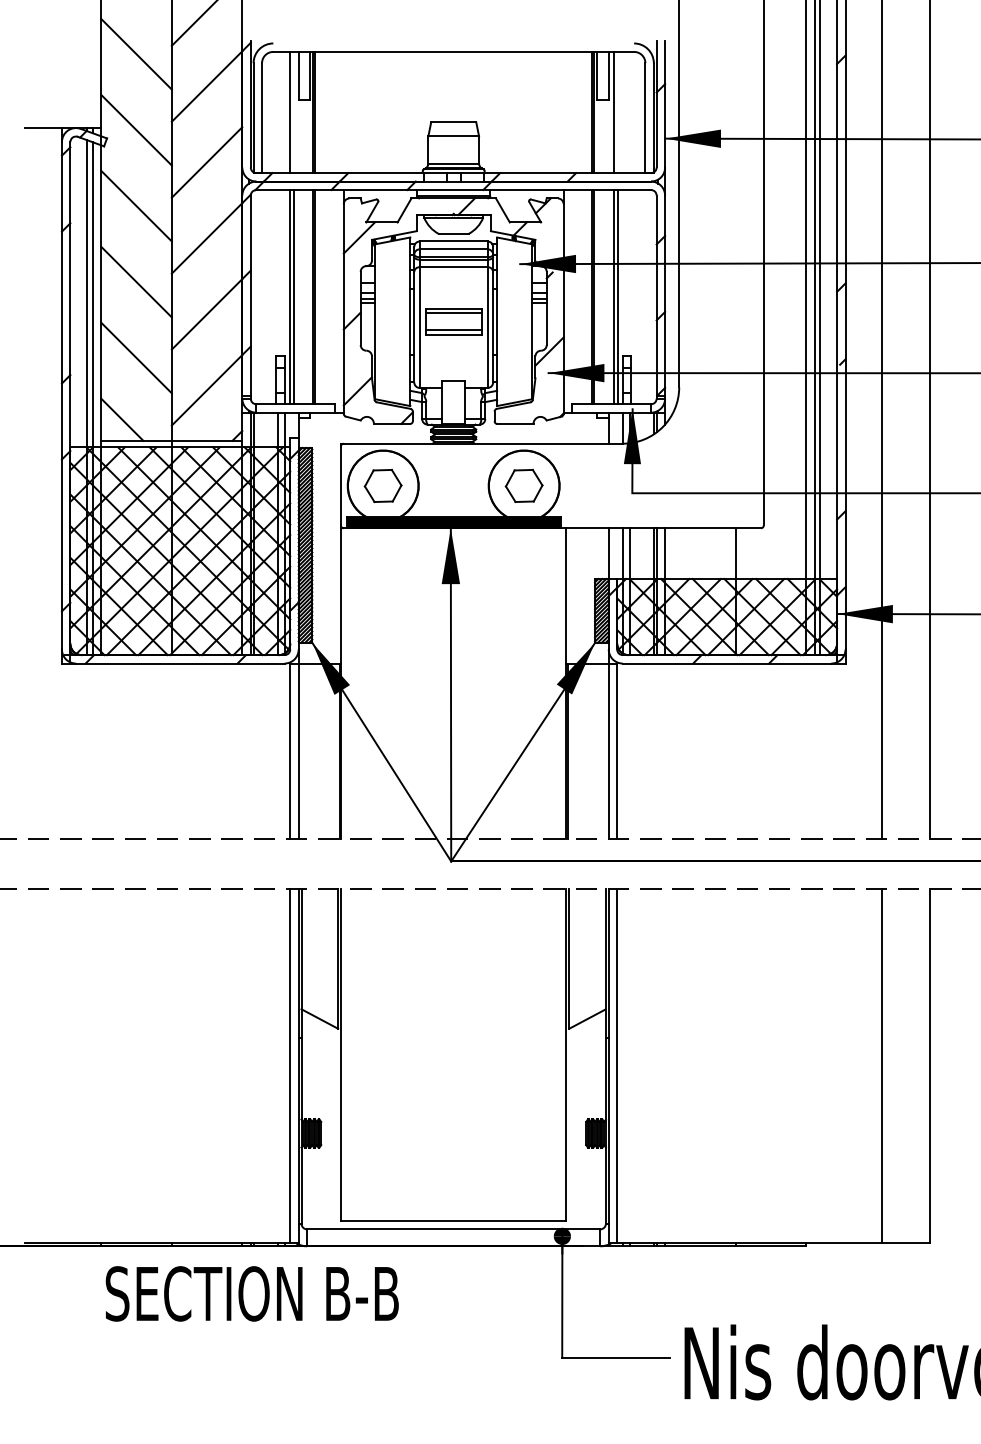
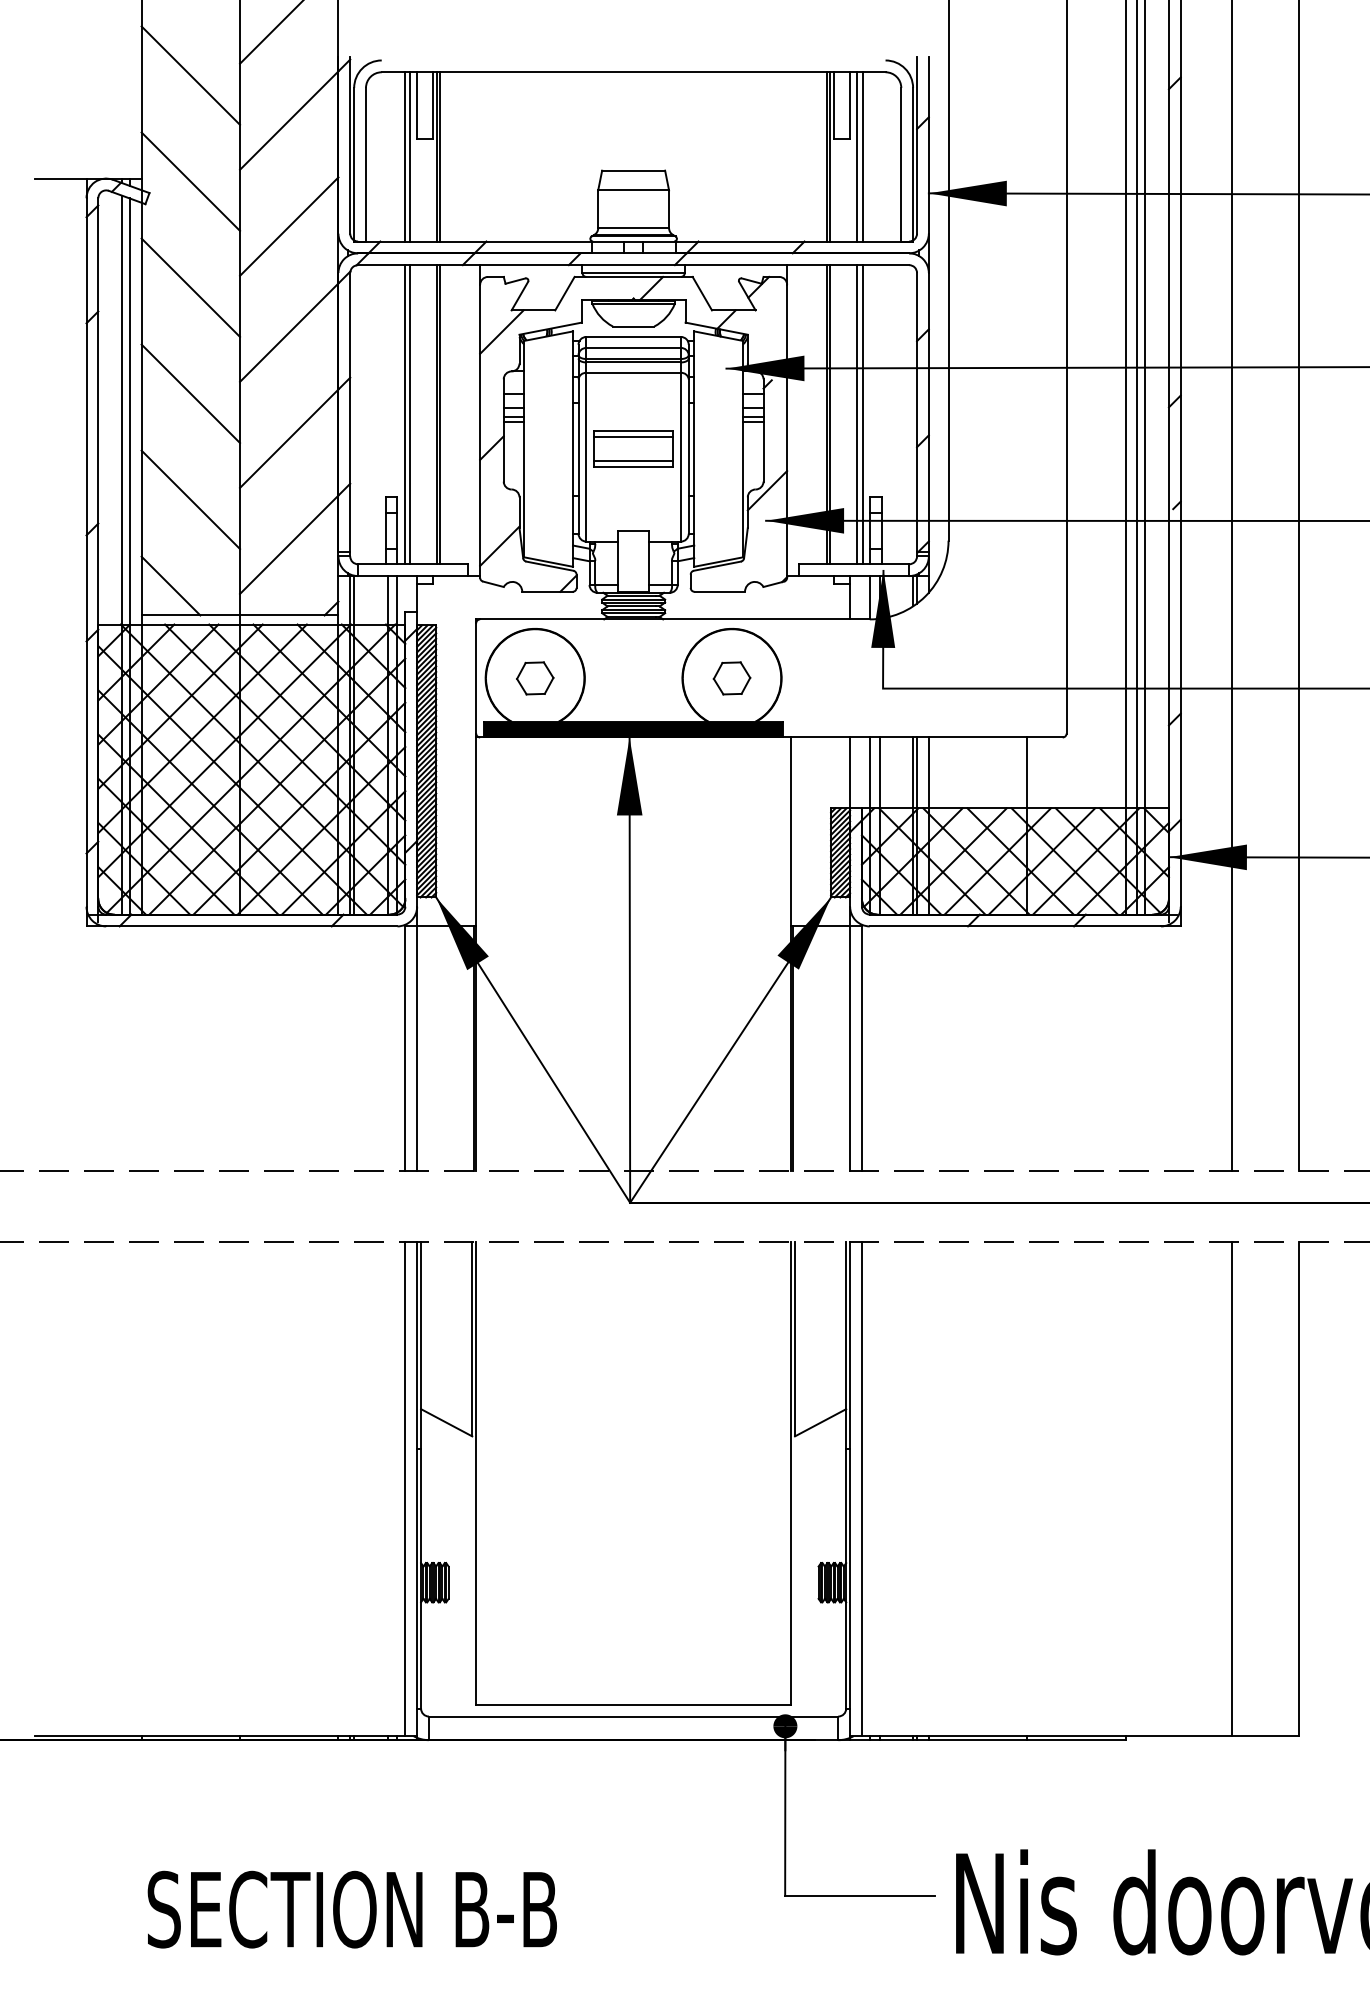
line: (293, 112) -> (410, 156), added
line: (617, 112) -> (862, 156), added
part: (383, 486) -> (535, 678), size x0.71
part: (523, 486) -> (731, 678), size x0.71
text: (251, 1293) -> (351, 1909), moved

